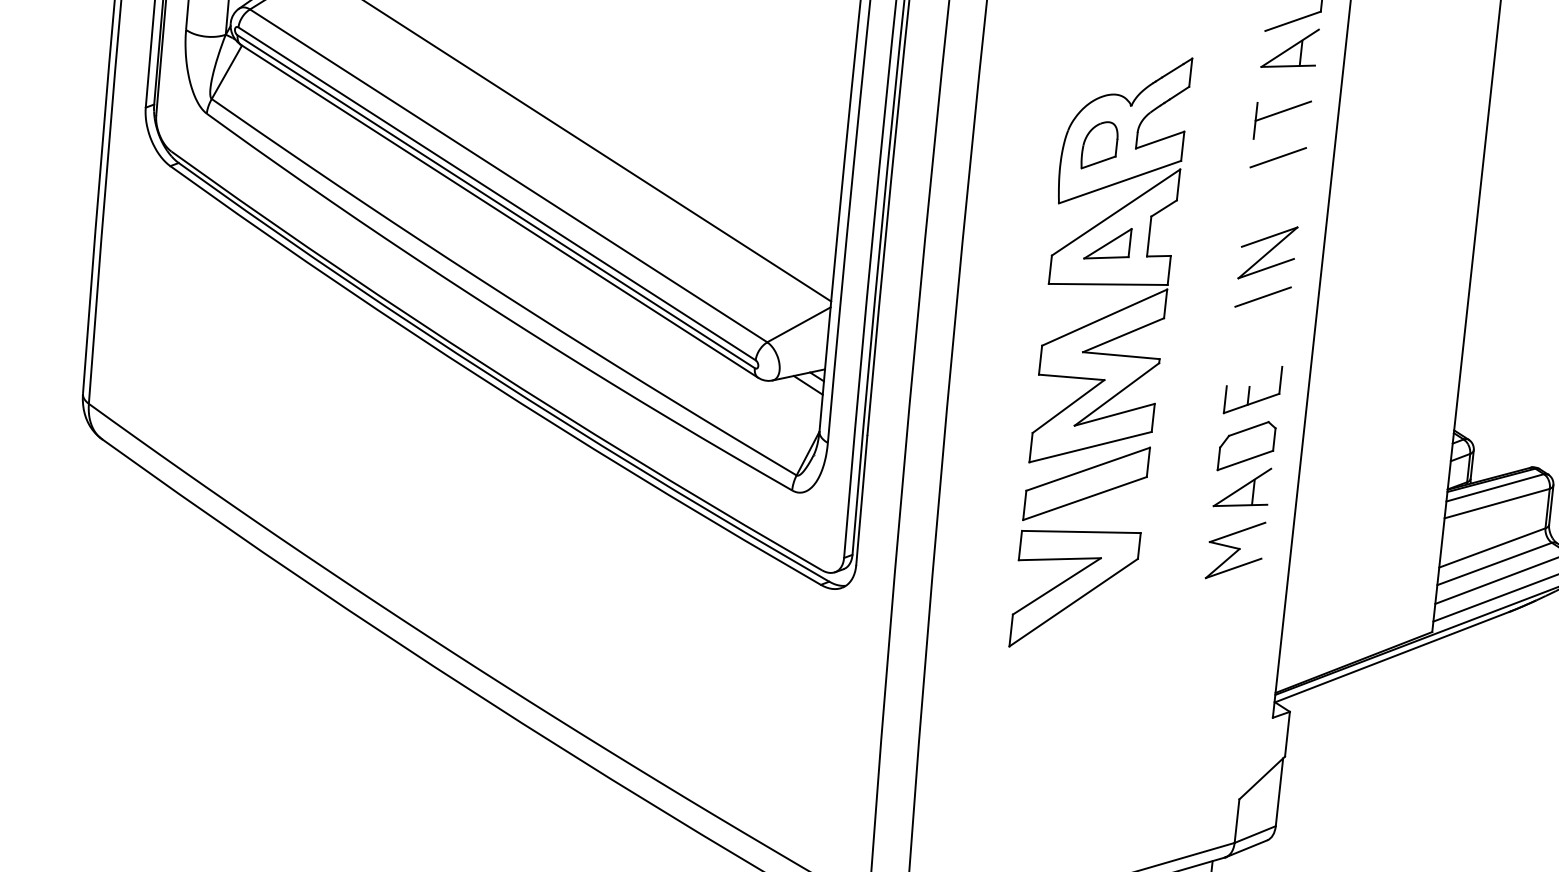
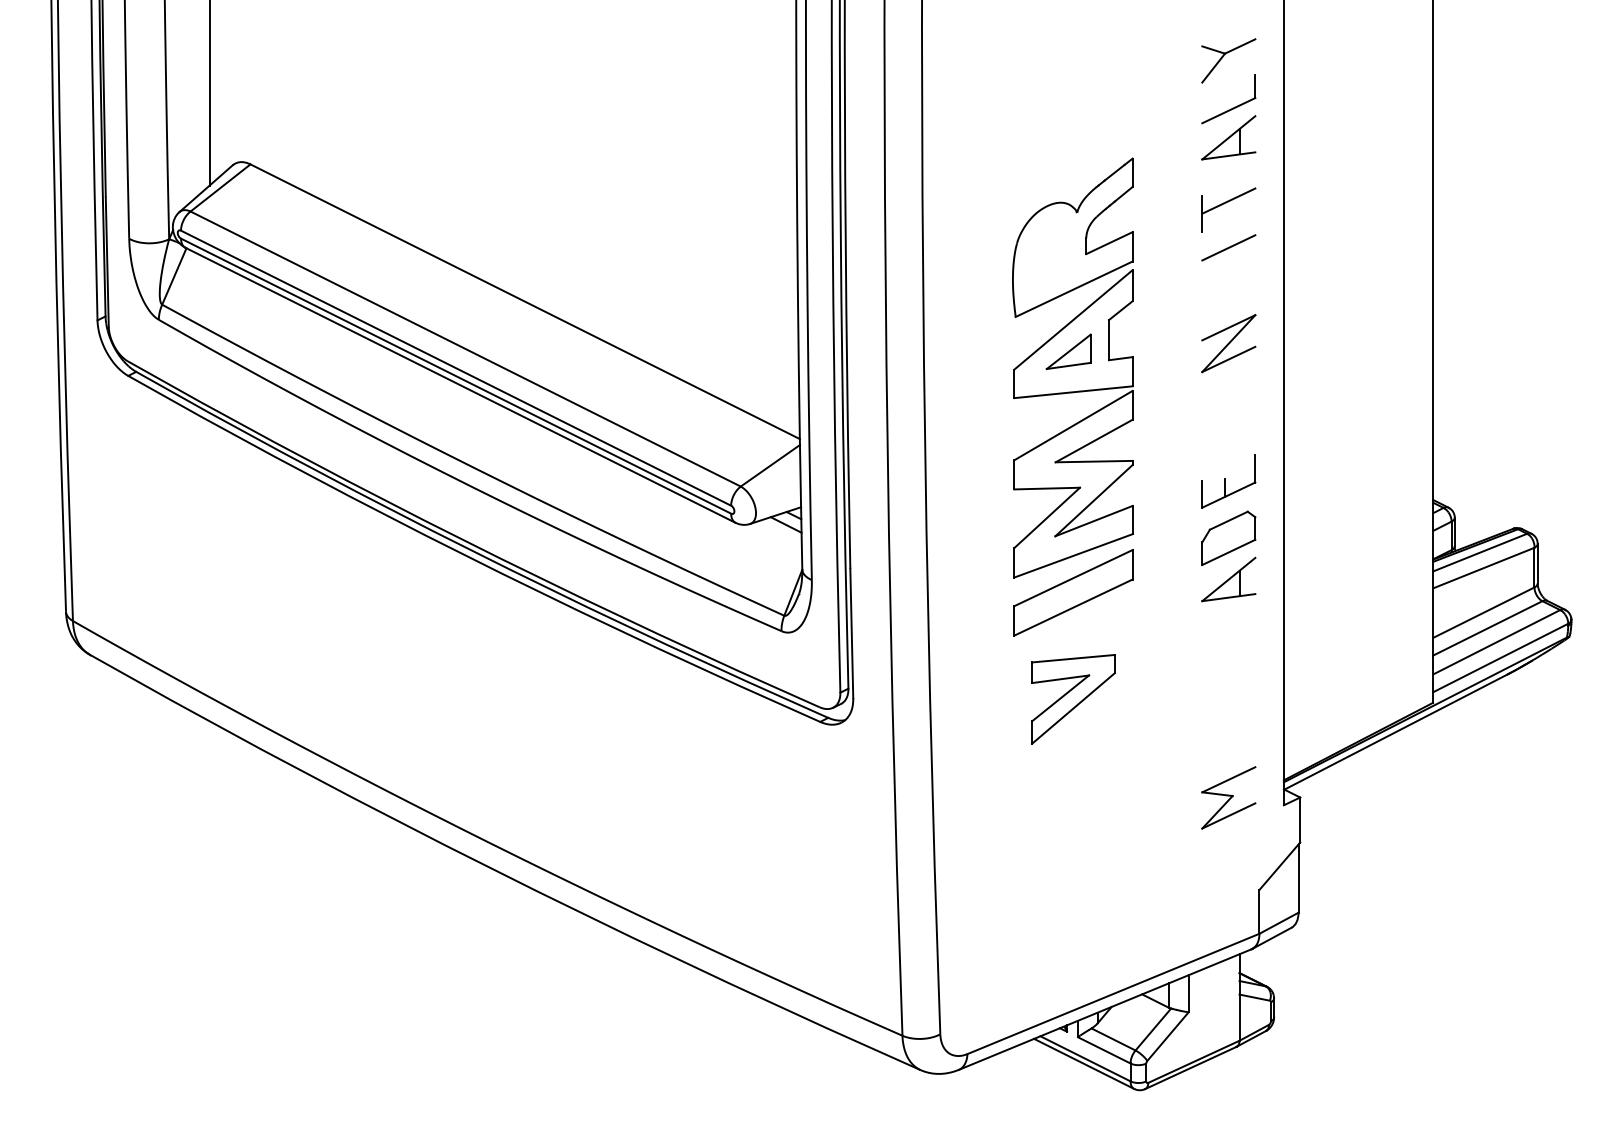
part: (1099, 145) -> (1049, 255), removed
line: (1262, 296) -> (1228, 387), removed
part: (1235, 549) -> (1228, 797), moved
part: (1075, 589) -> (1073, 699), size x0.7

